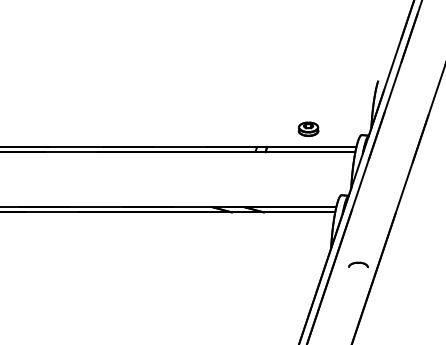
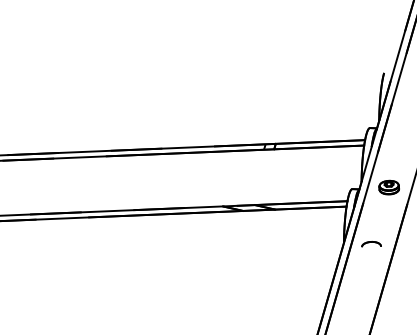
part: (308, 128) -> (389, 186), moved
part: (358, 264) -> (371, 243), moved

